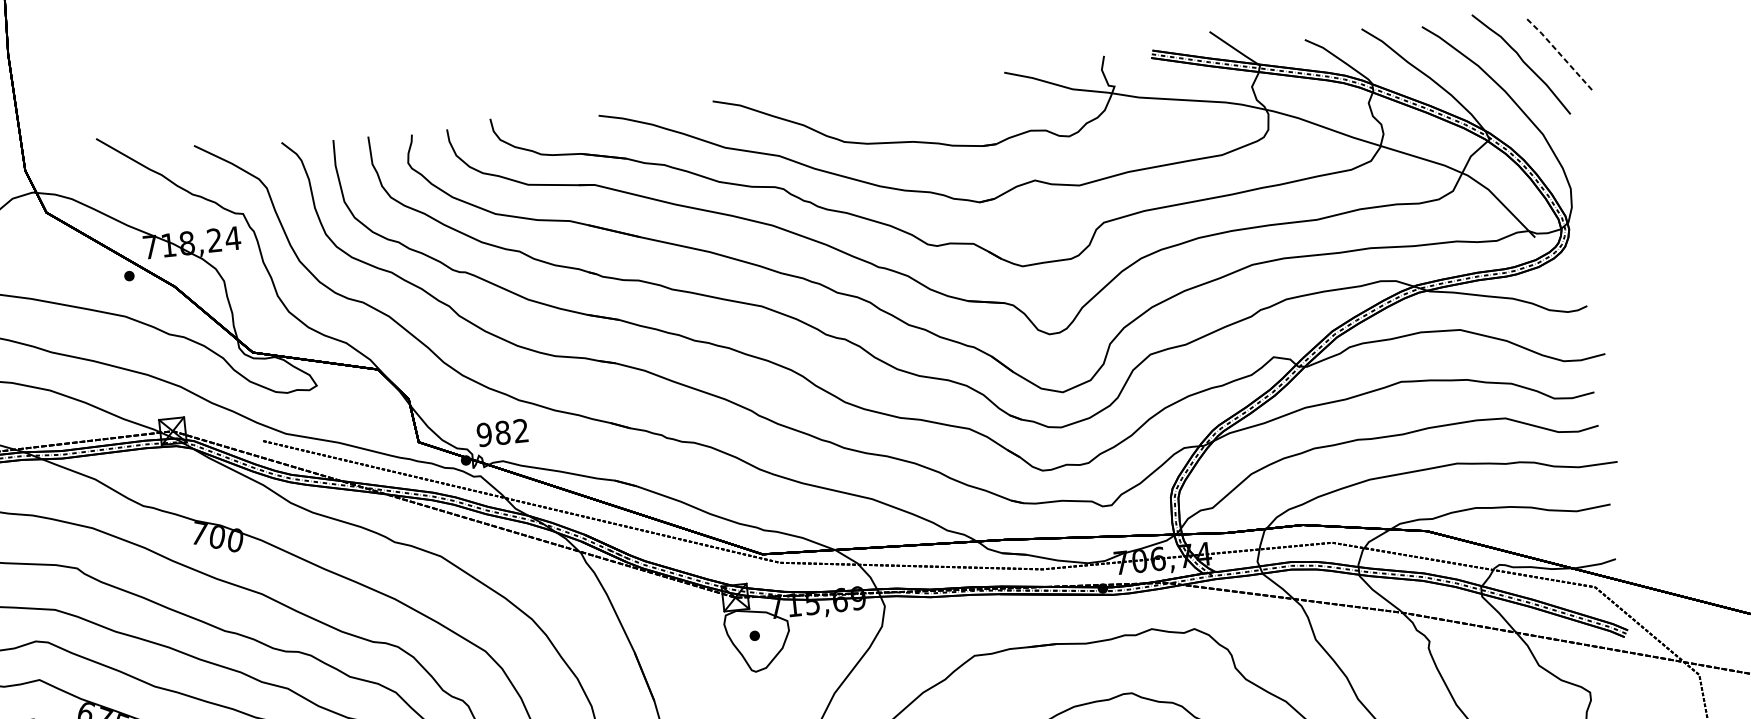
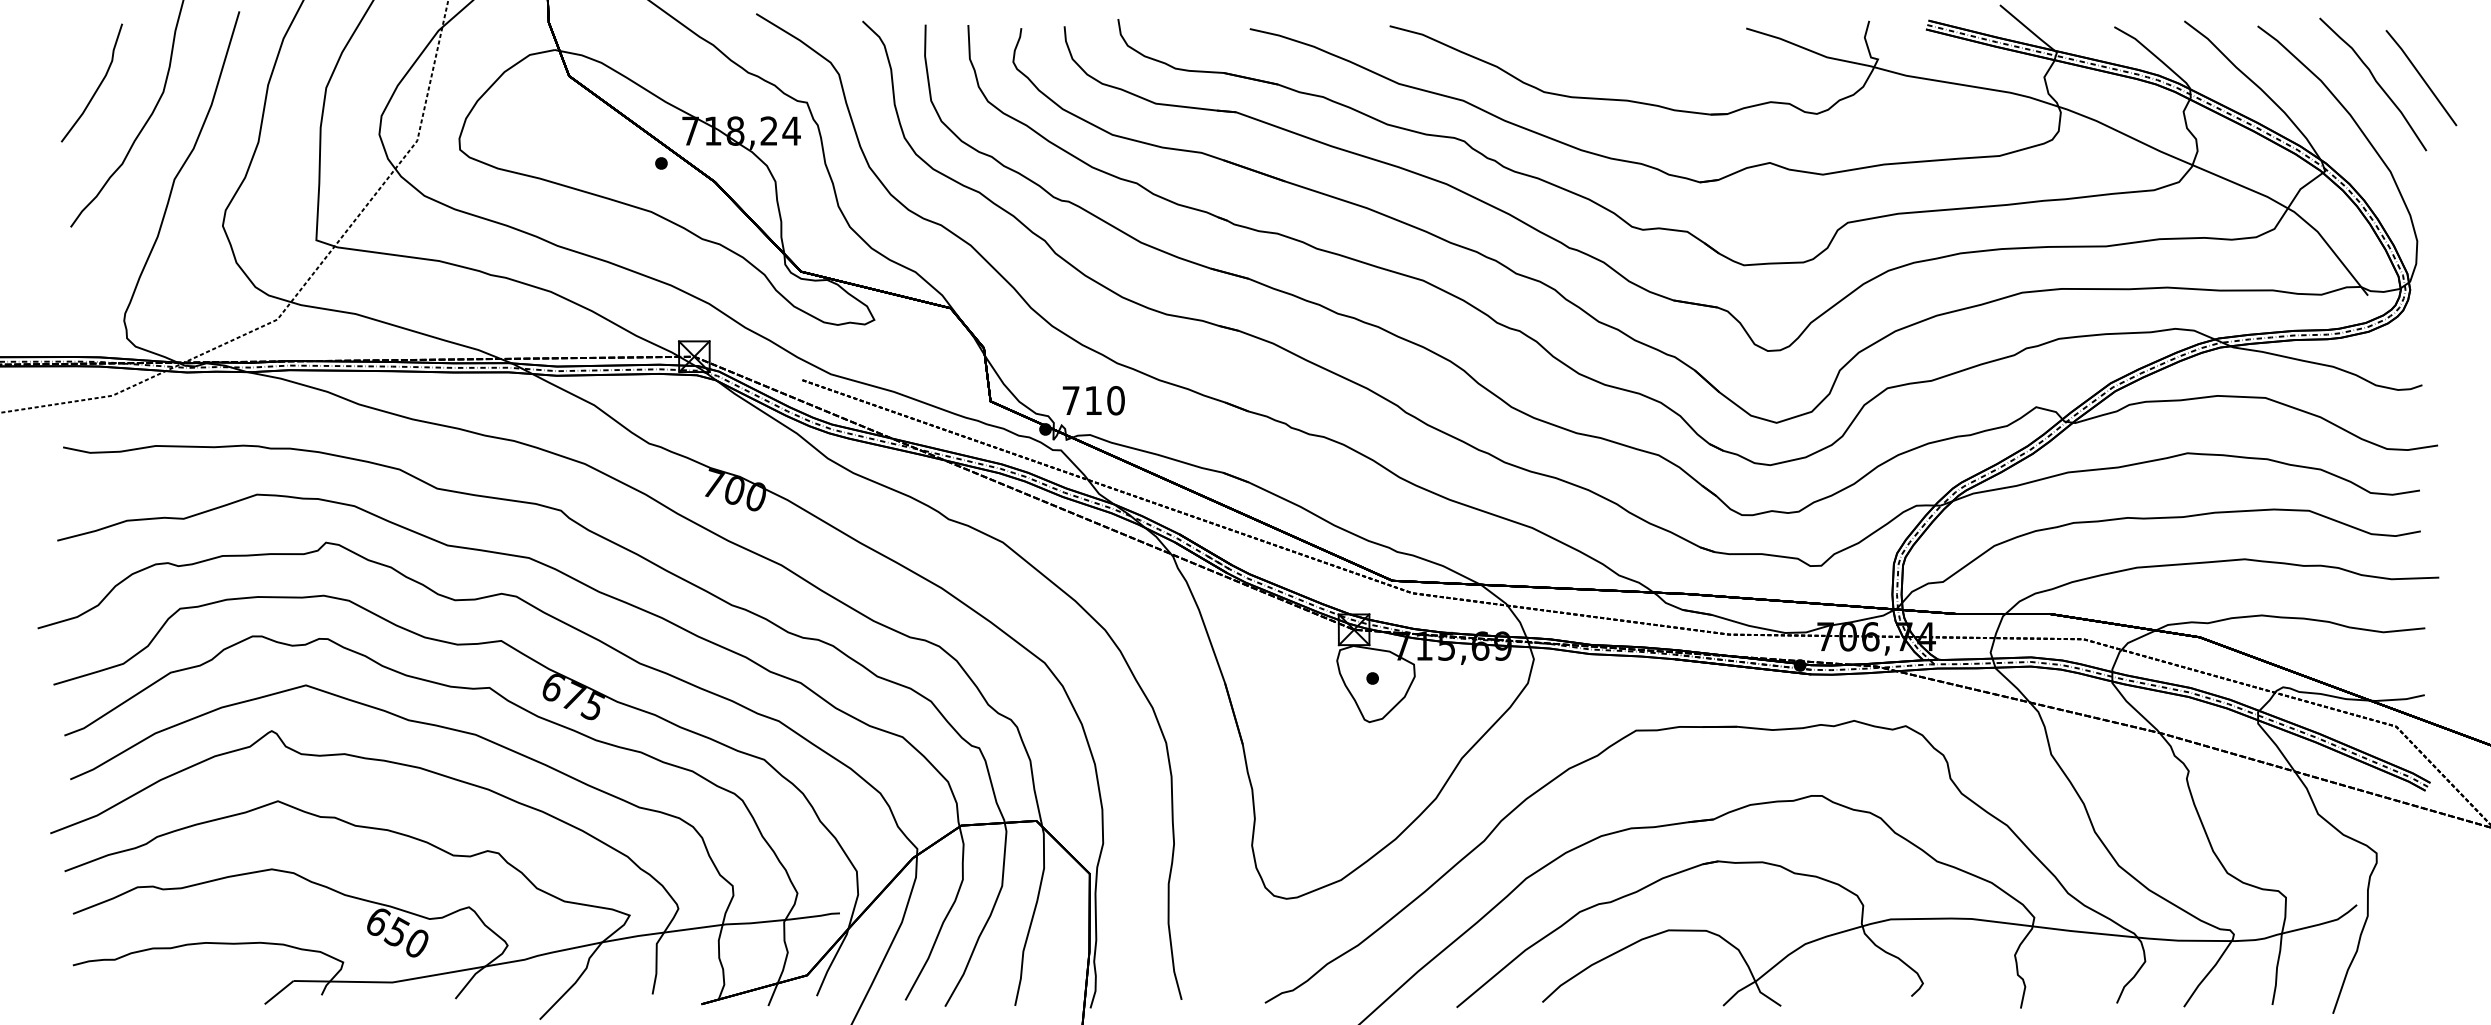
line: (1560, 54) -> (2421, 77), dashed -> solid
text: (502, 432) -> (1093, 400), 982 -> 710

